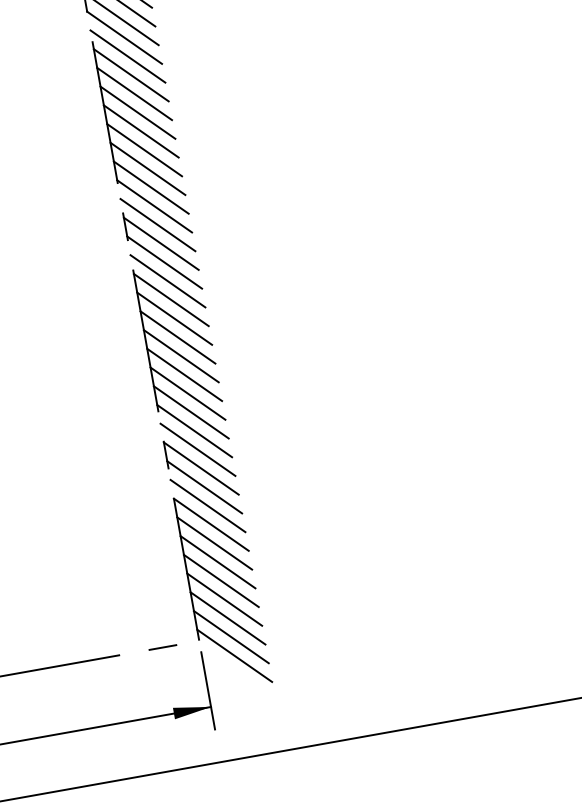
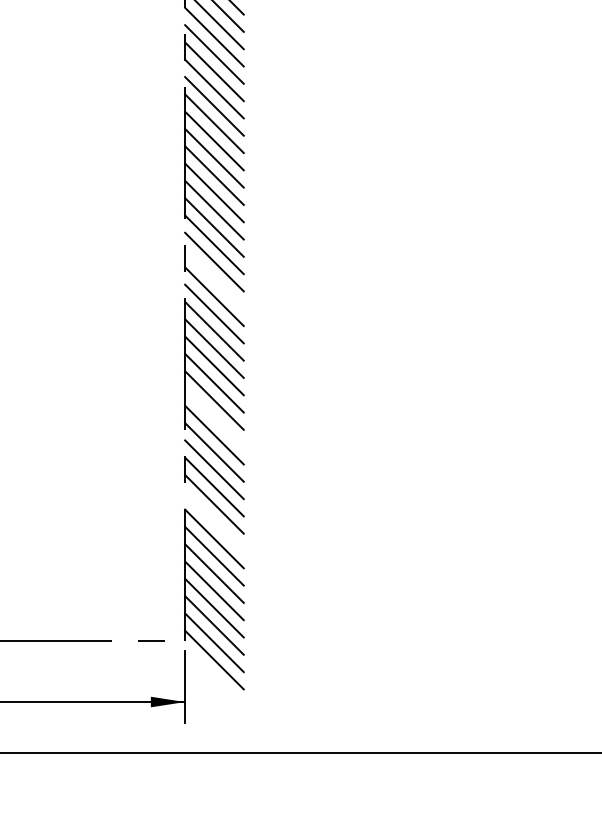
line: (161, 243) -> (214, 279), removed
line: (187, 393) -> (214, 417), removed
line: (208, 505) -> (214, 521), removed

